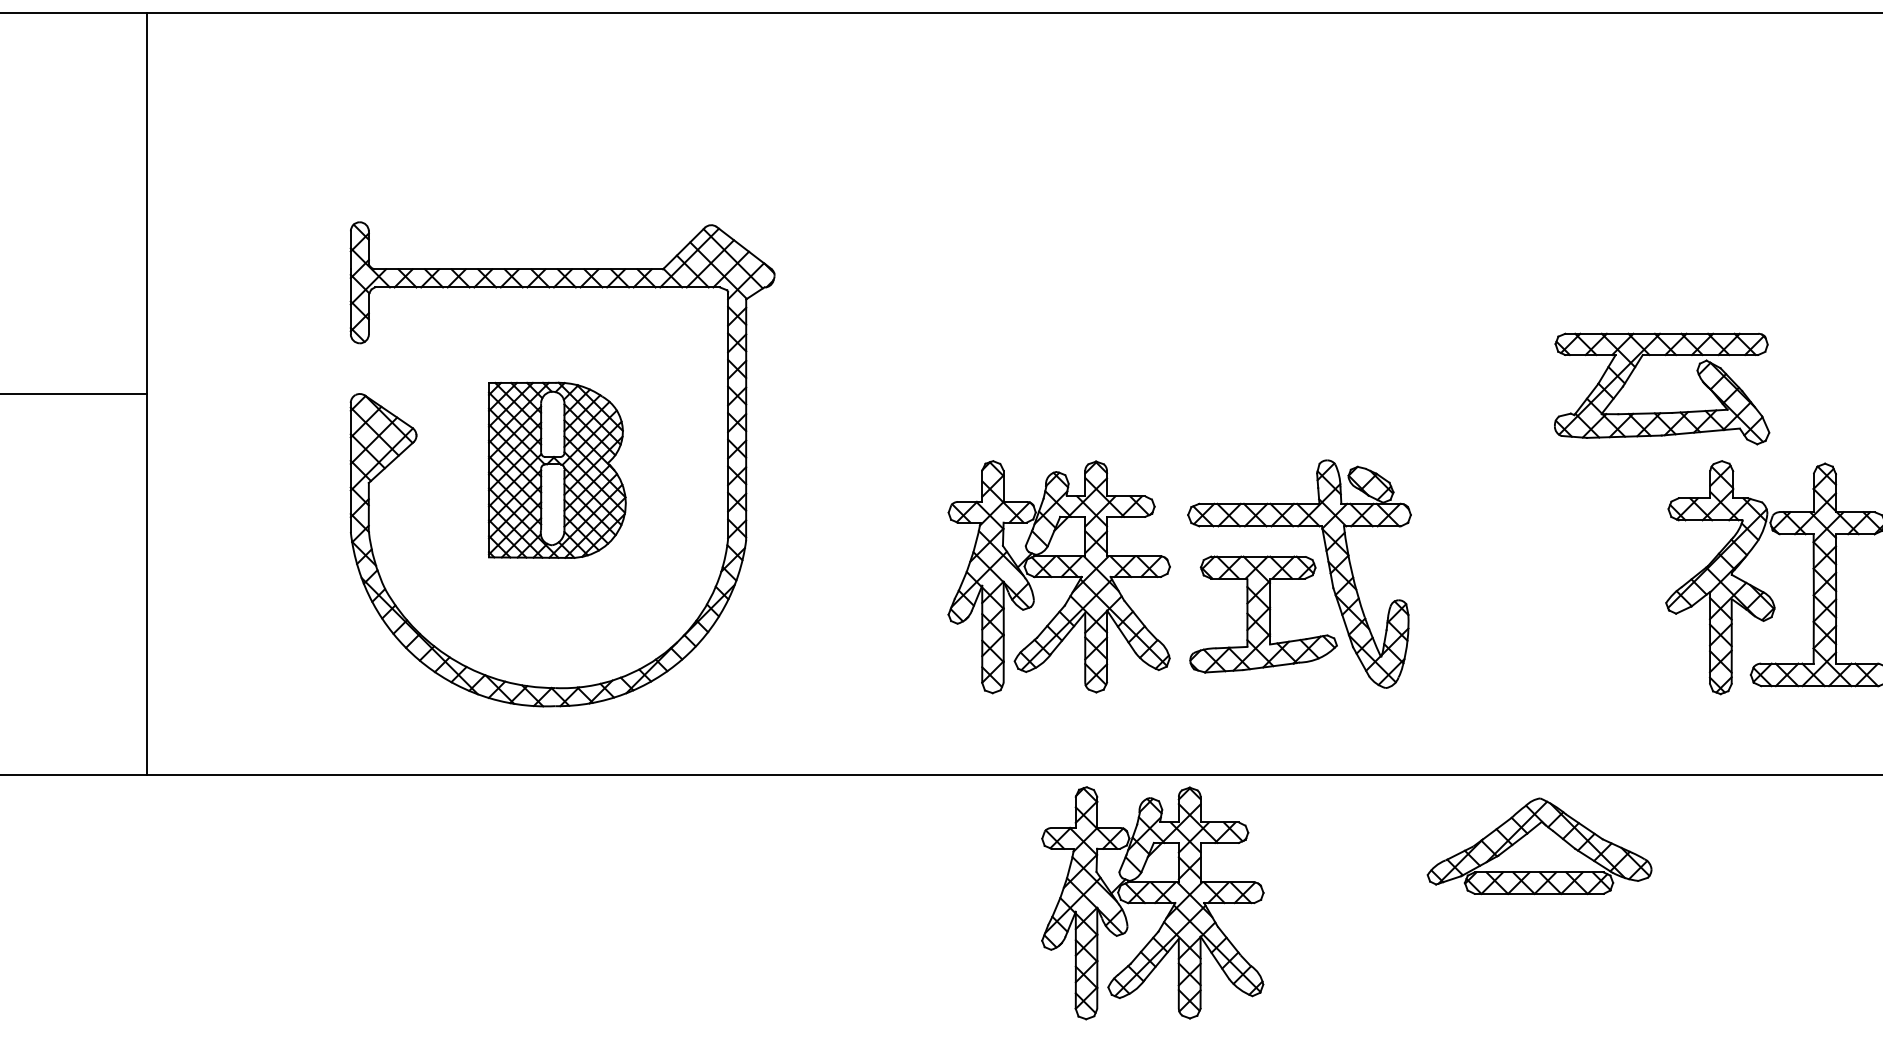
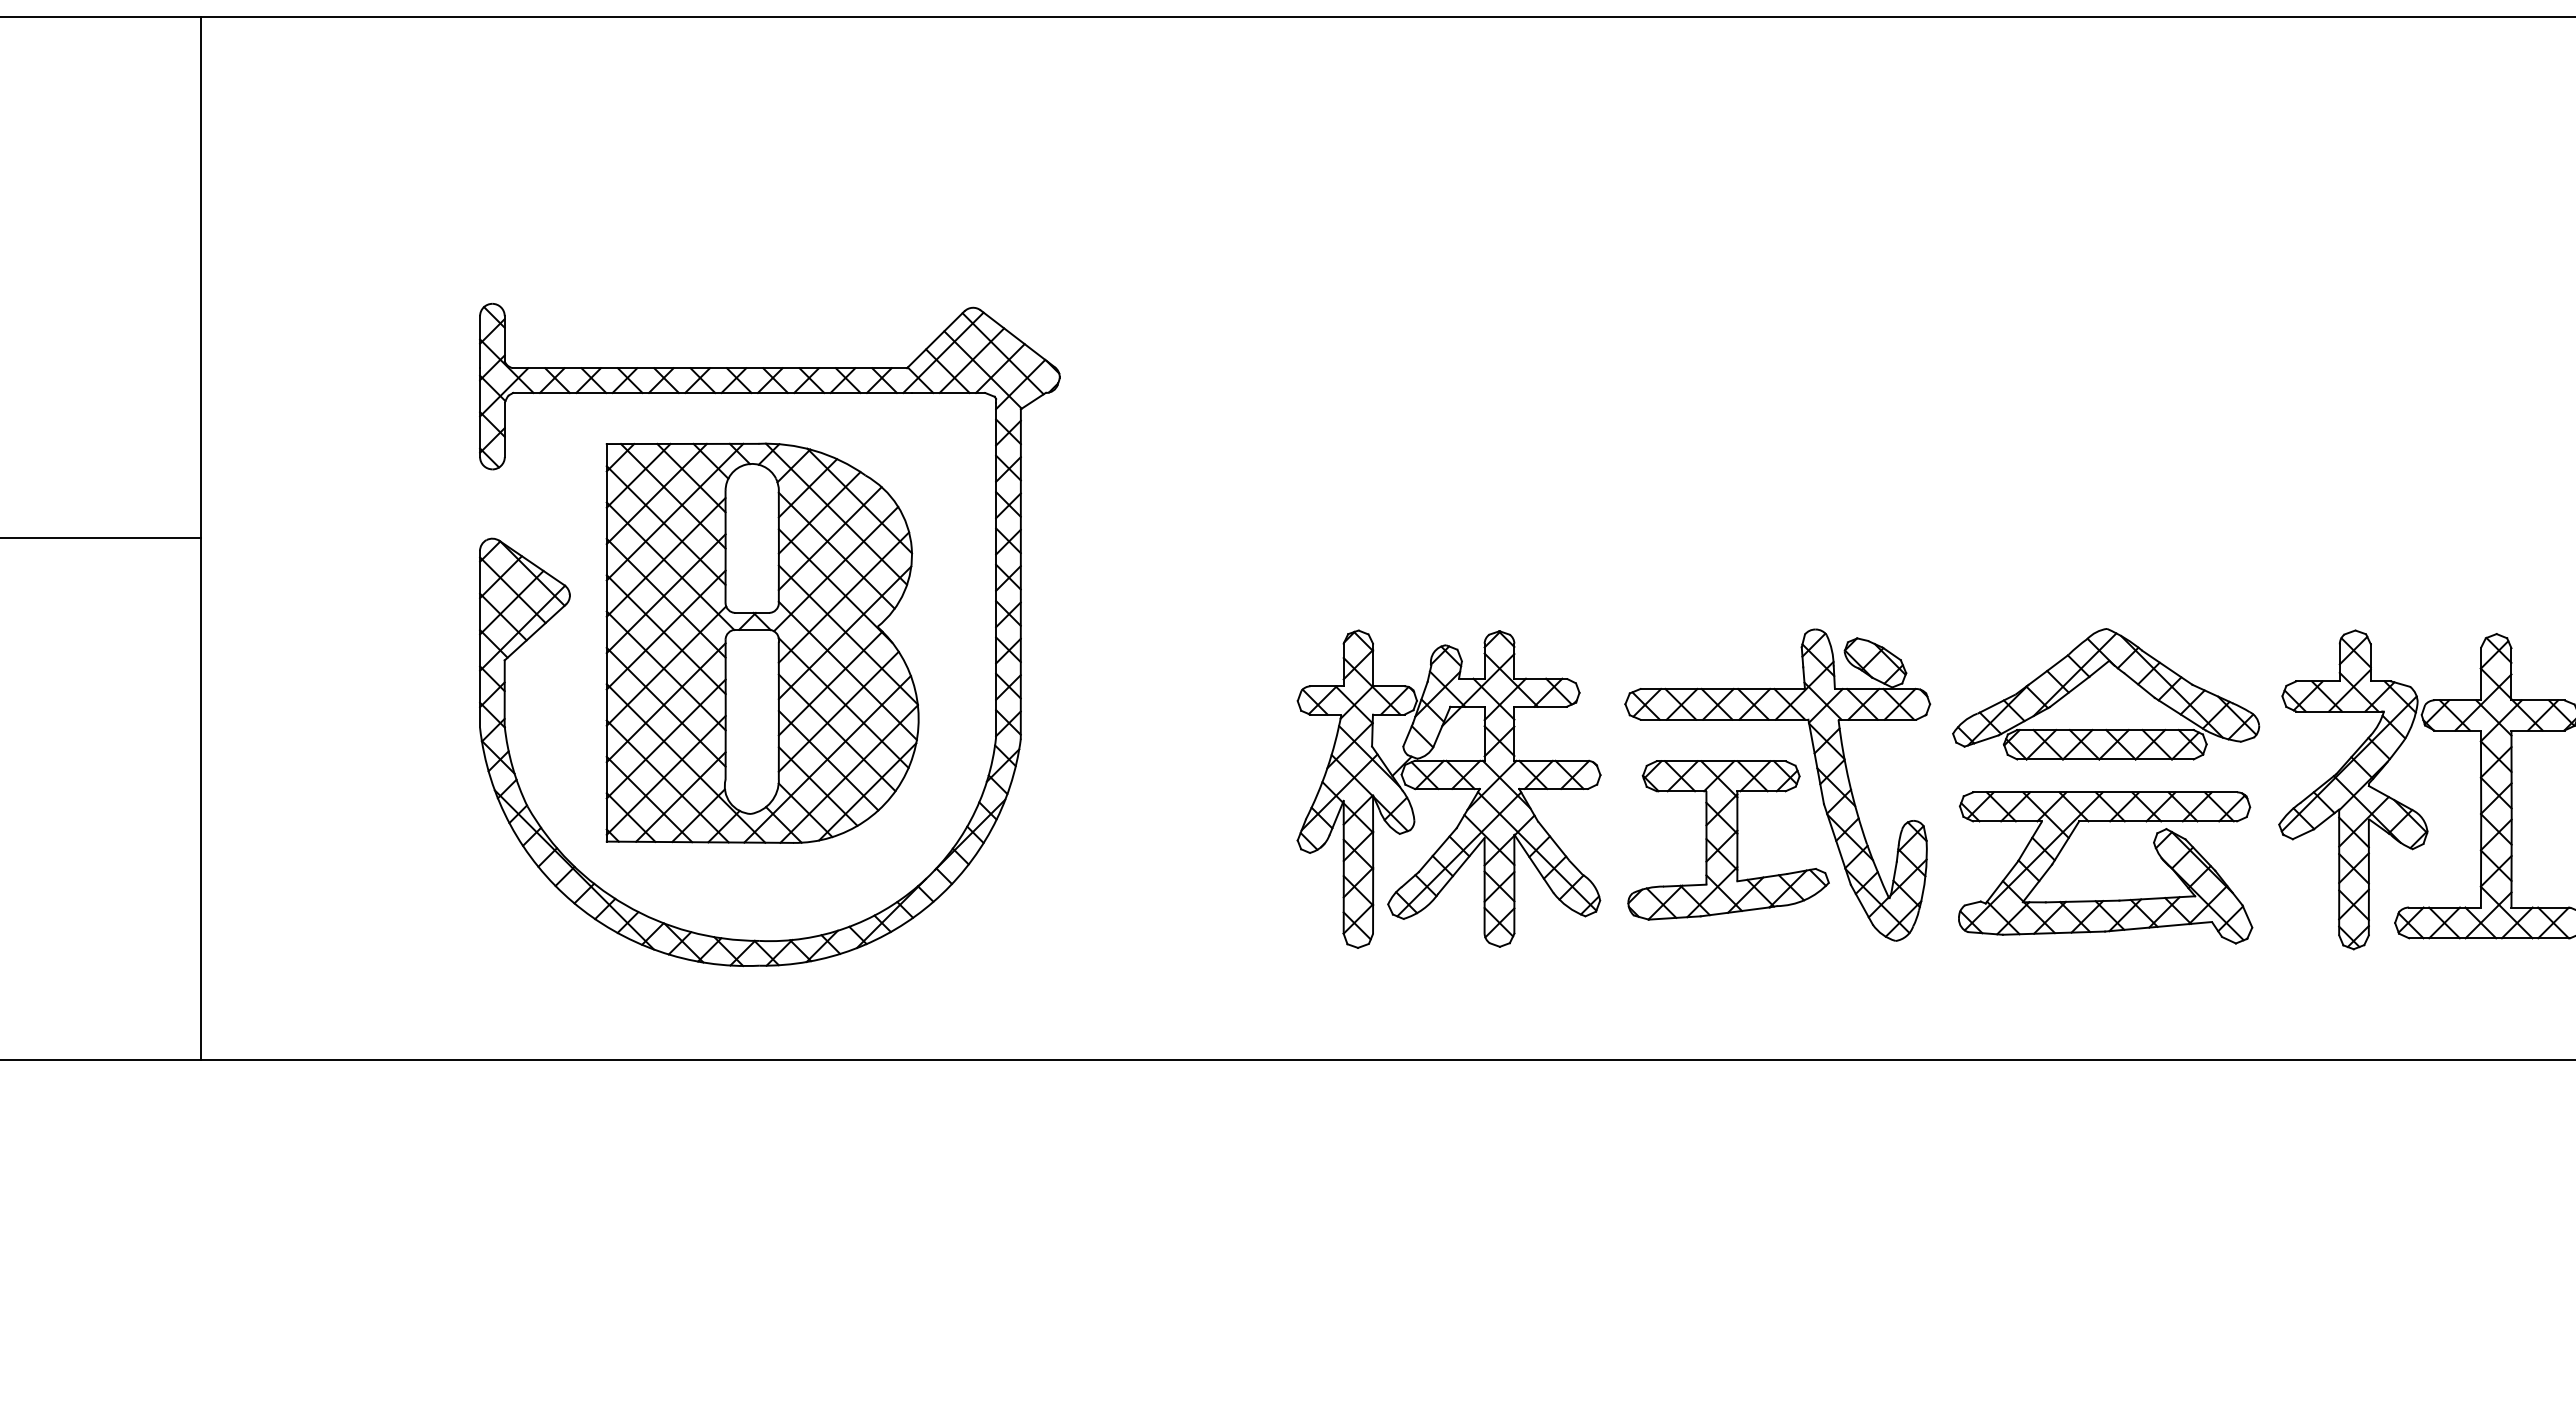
part: (1666, 412) -> (2111, 899), moved
part: (557, 469) -> (762, 642), size x1.67
part: (1528, 833) -> (2090, 677), moved
part: (1152, 902) -> (1576, 1234), removed

